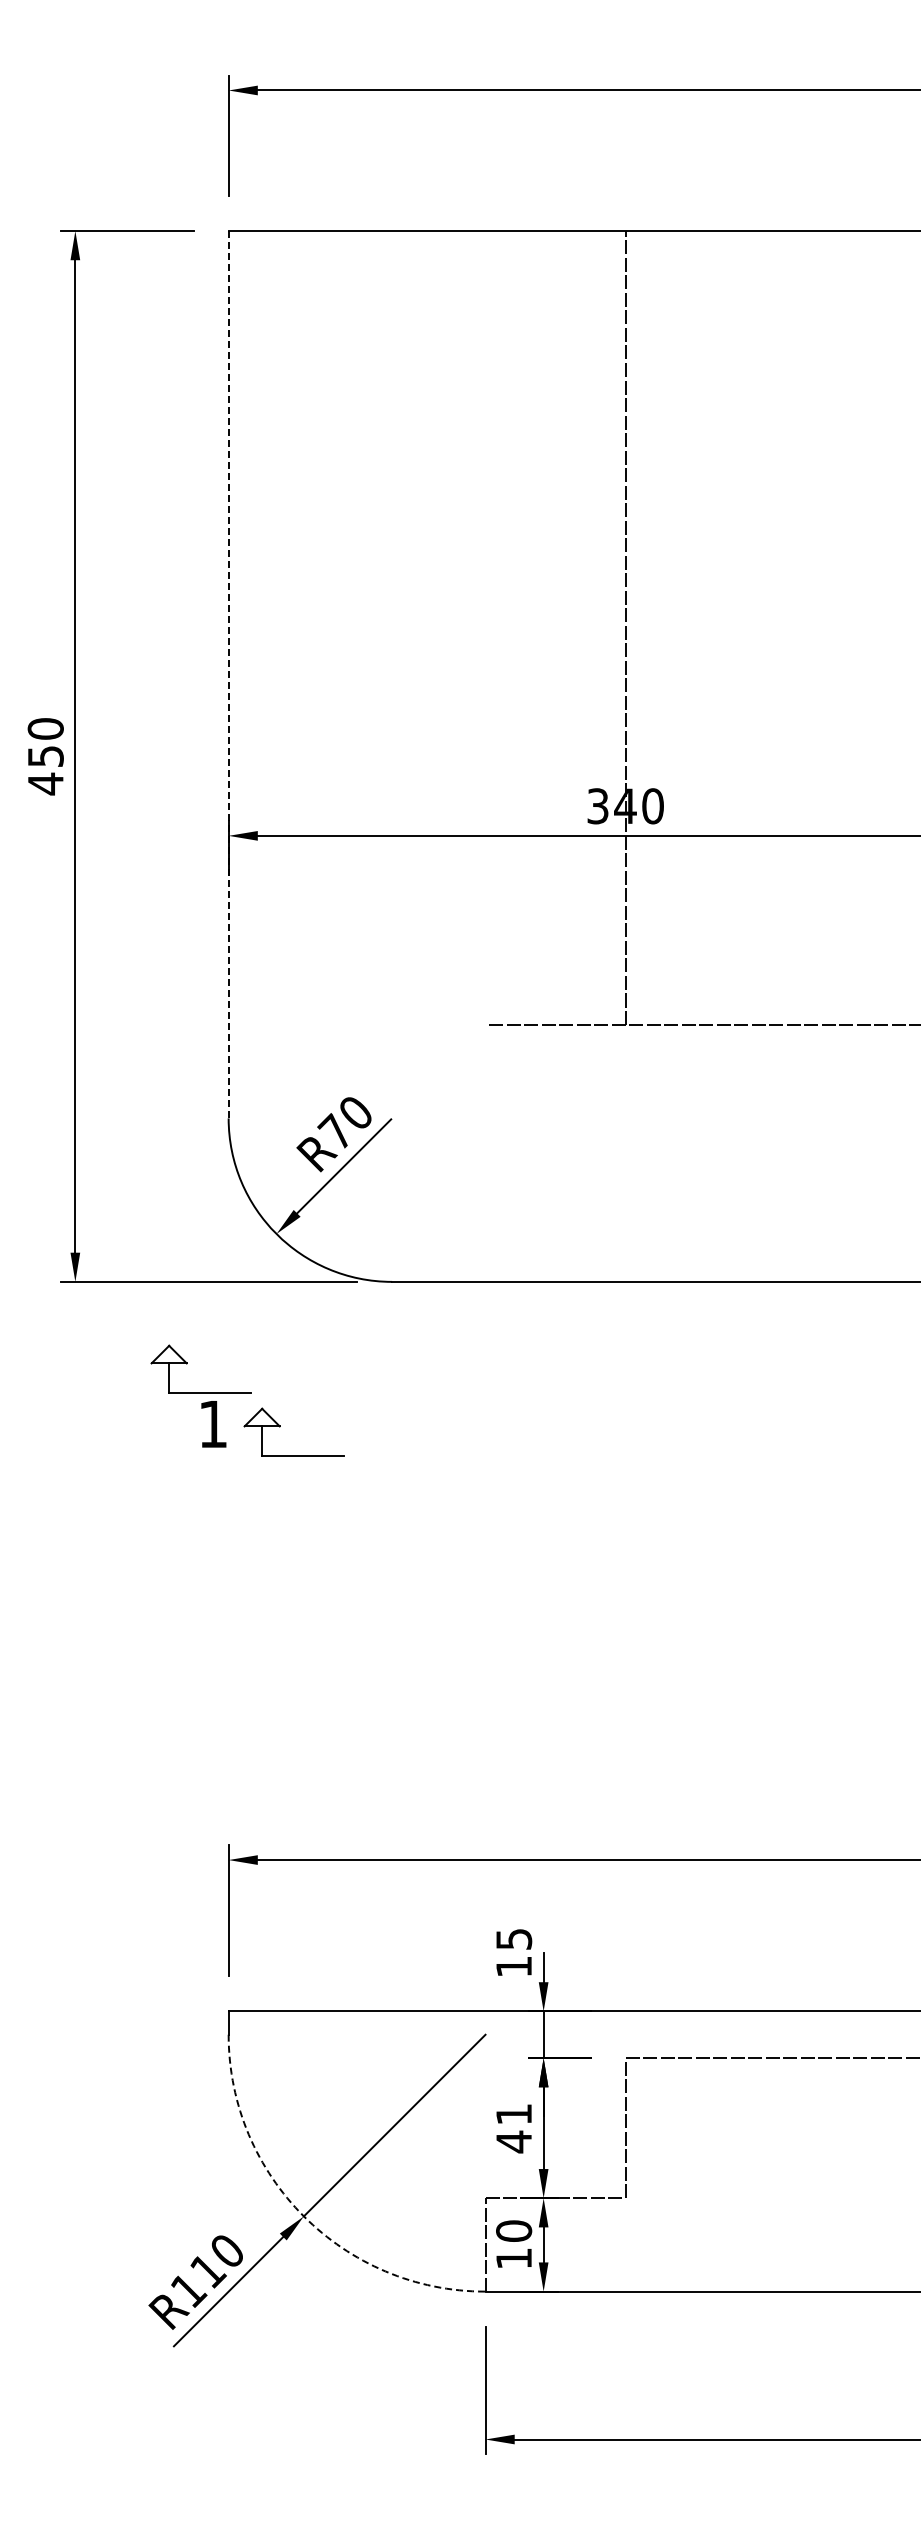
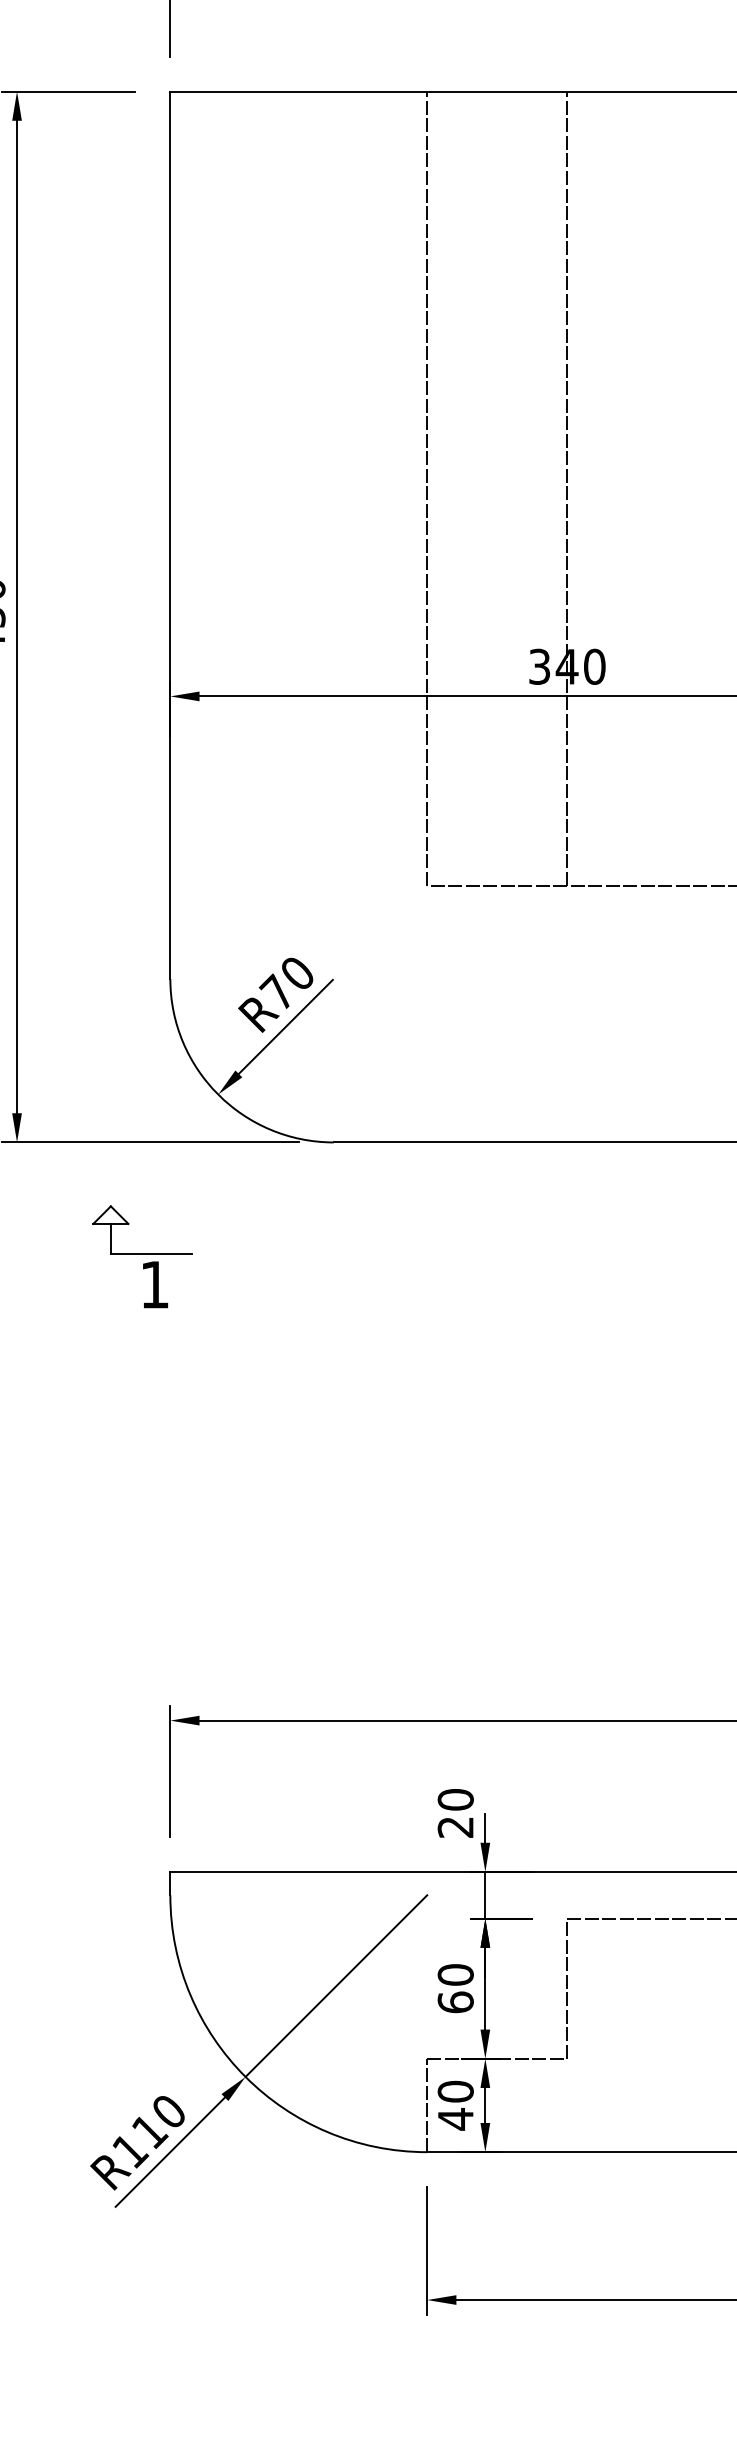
line: (485, 628) -> (427, 489), added
line: (228, 674) -> (170, 535), dashed -> solid
part: (280, 1427) -> (222, 1288), removed
text: (514, 1952) -> (456, 1813), 15 -> 20
text: (514, 2128) -> (456, 1989), 41 -> 60
arc: (303, 2216) -> (245, 2077), dashed -> solid
text: (513, 2258) -> (455, 2119), 10 -> 40

